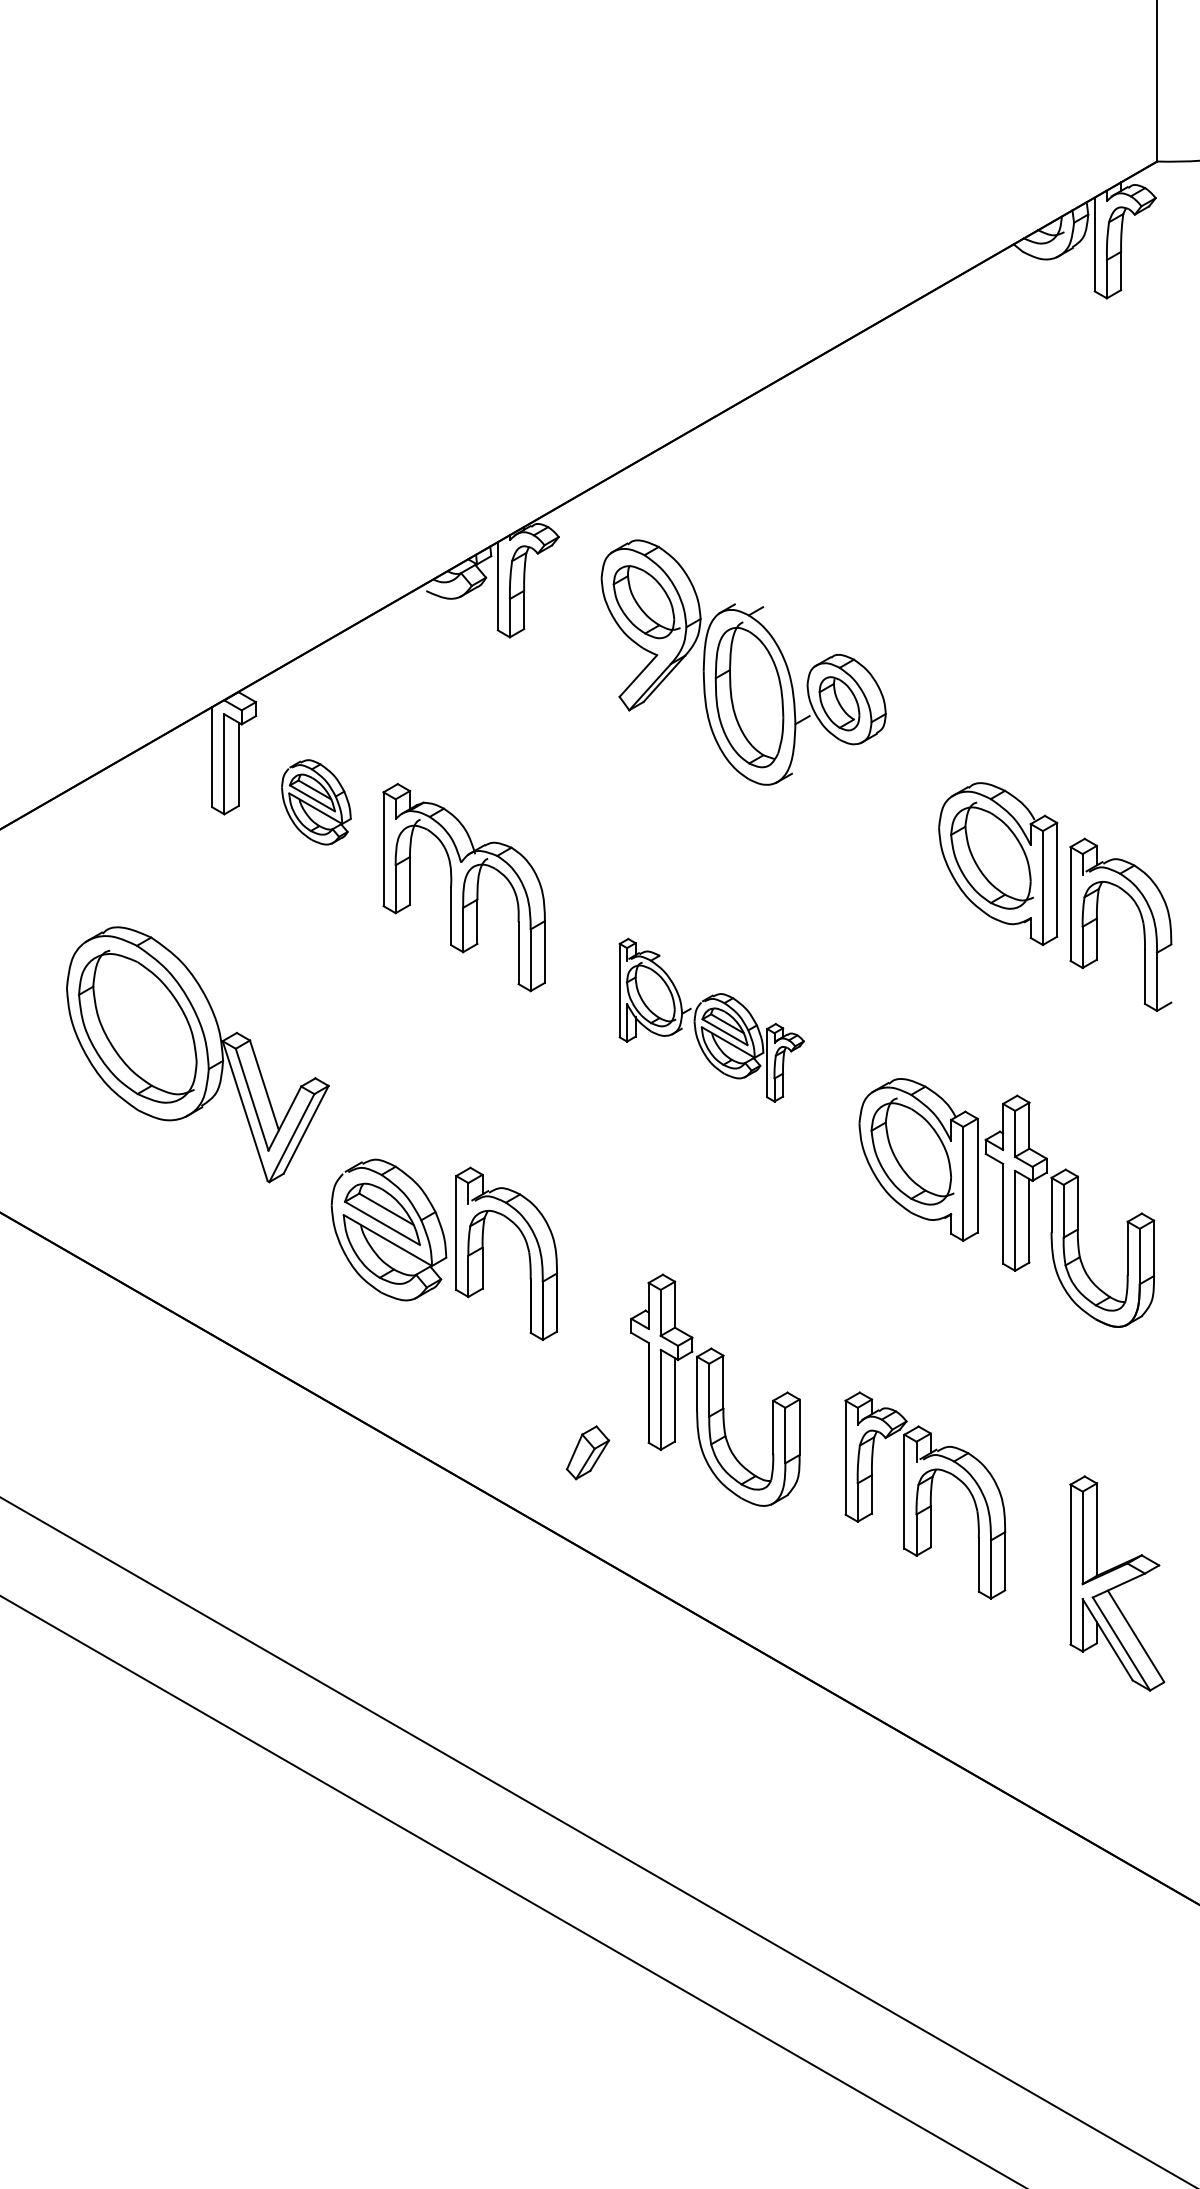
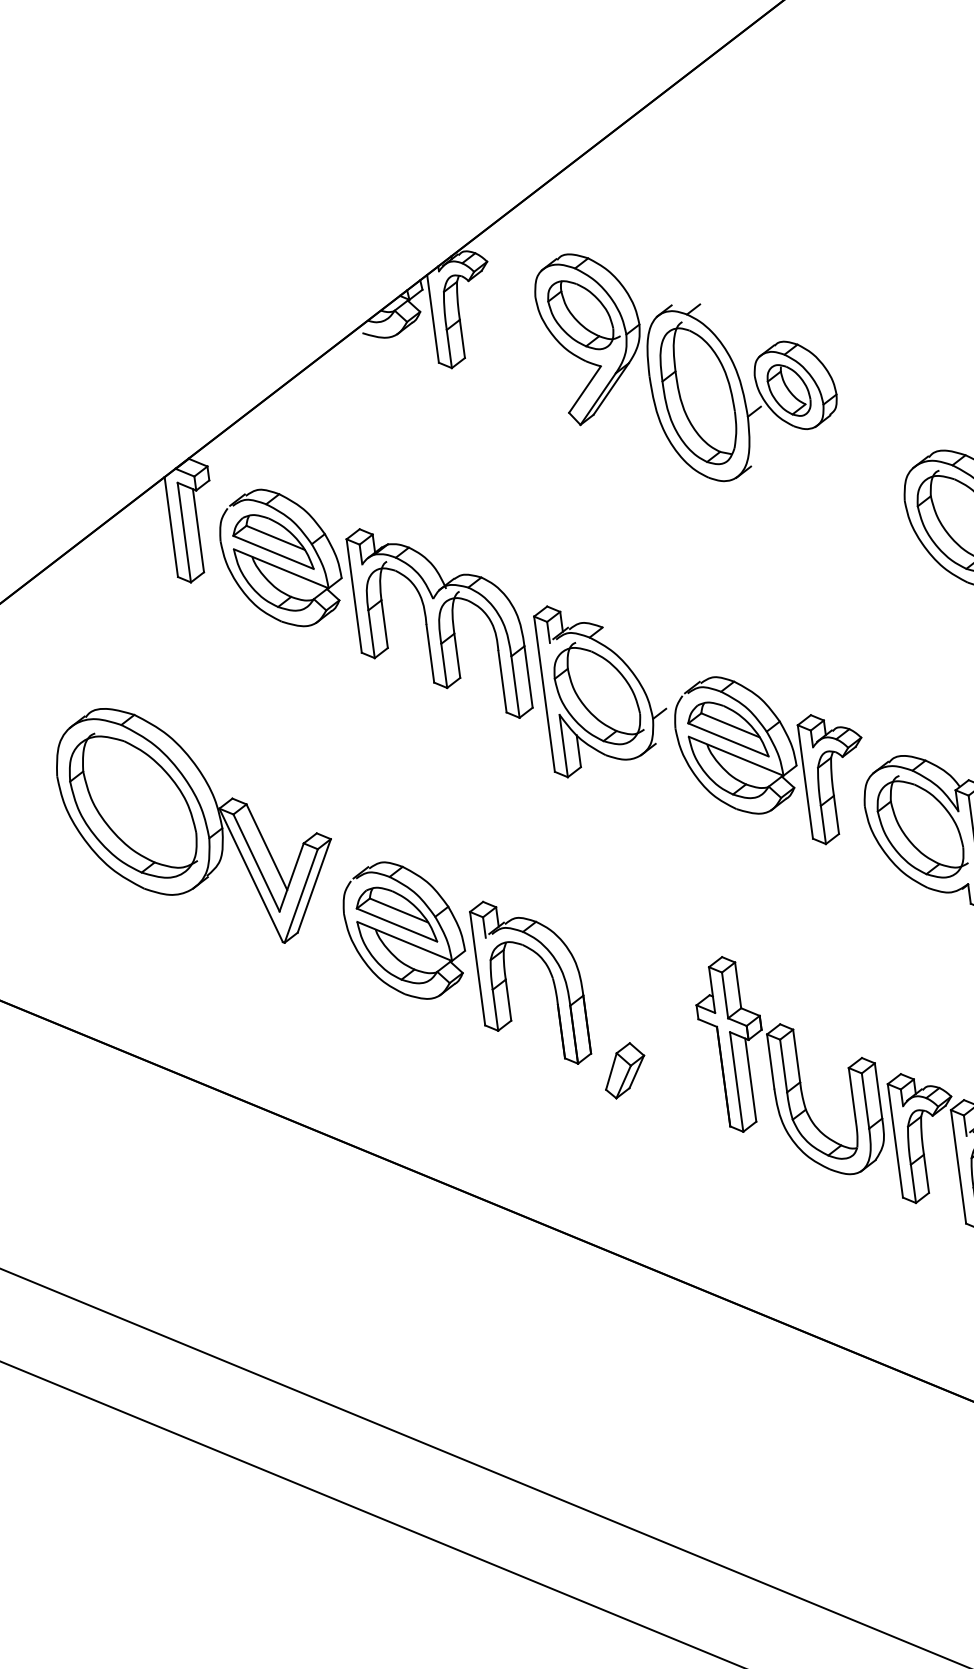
part: (316, 802) -> (281, 558), size x1.67
part: (711, 1019) -> (703, 722), size x1.67
part: (388, 1229) -> (403, 930), moved
part: (715, 1389) -> (789, 1064), moved
part: (587, 1452) -> (624, 1070), moved

